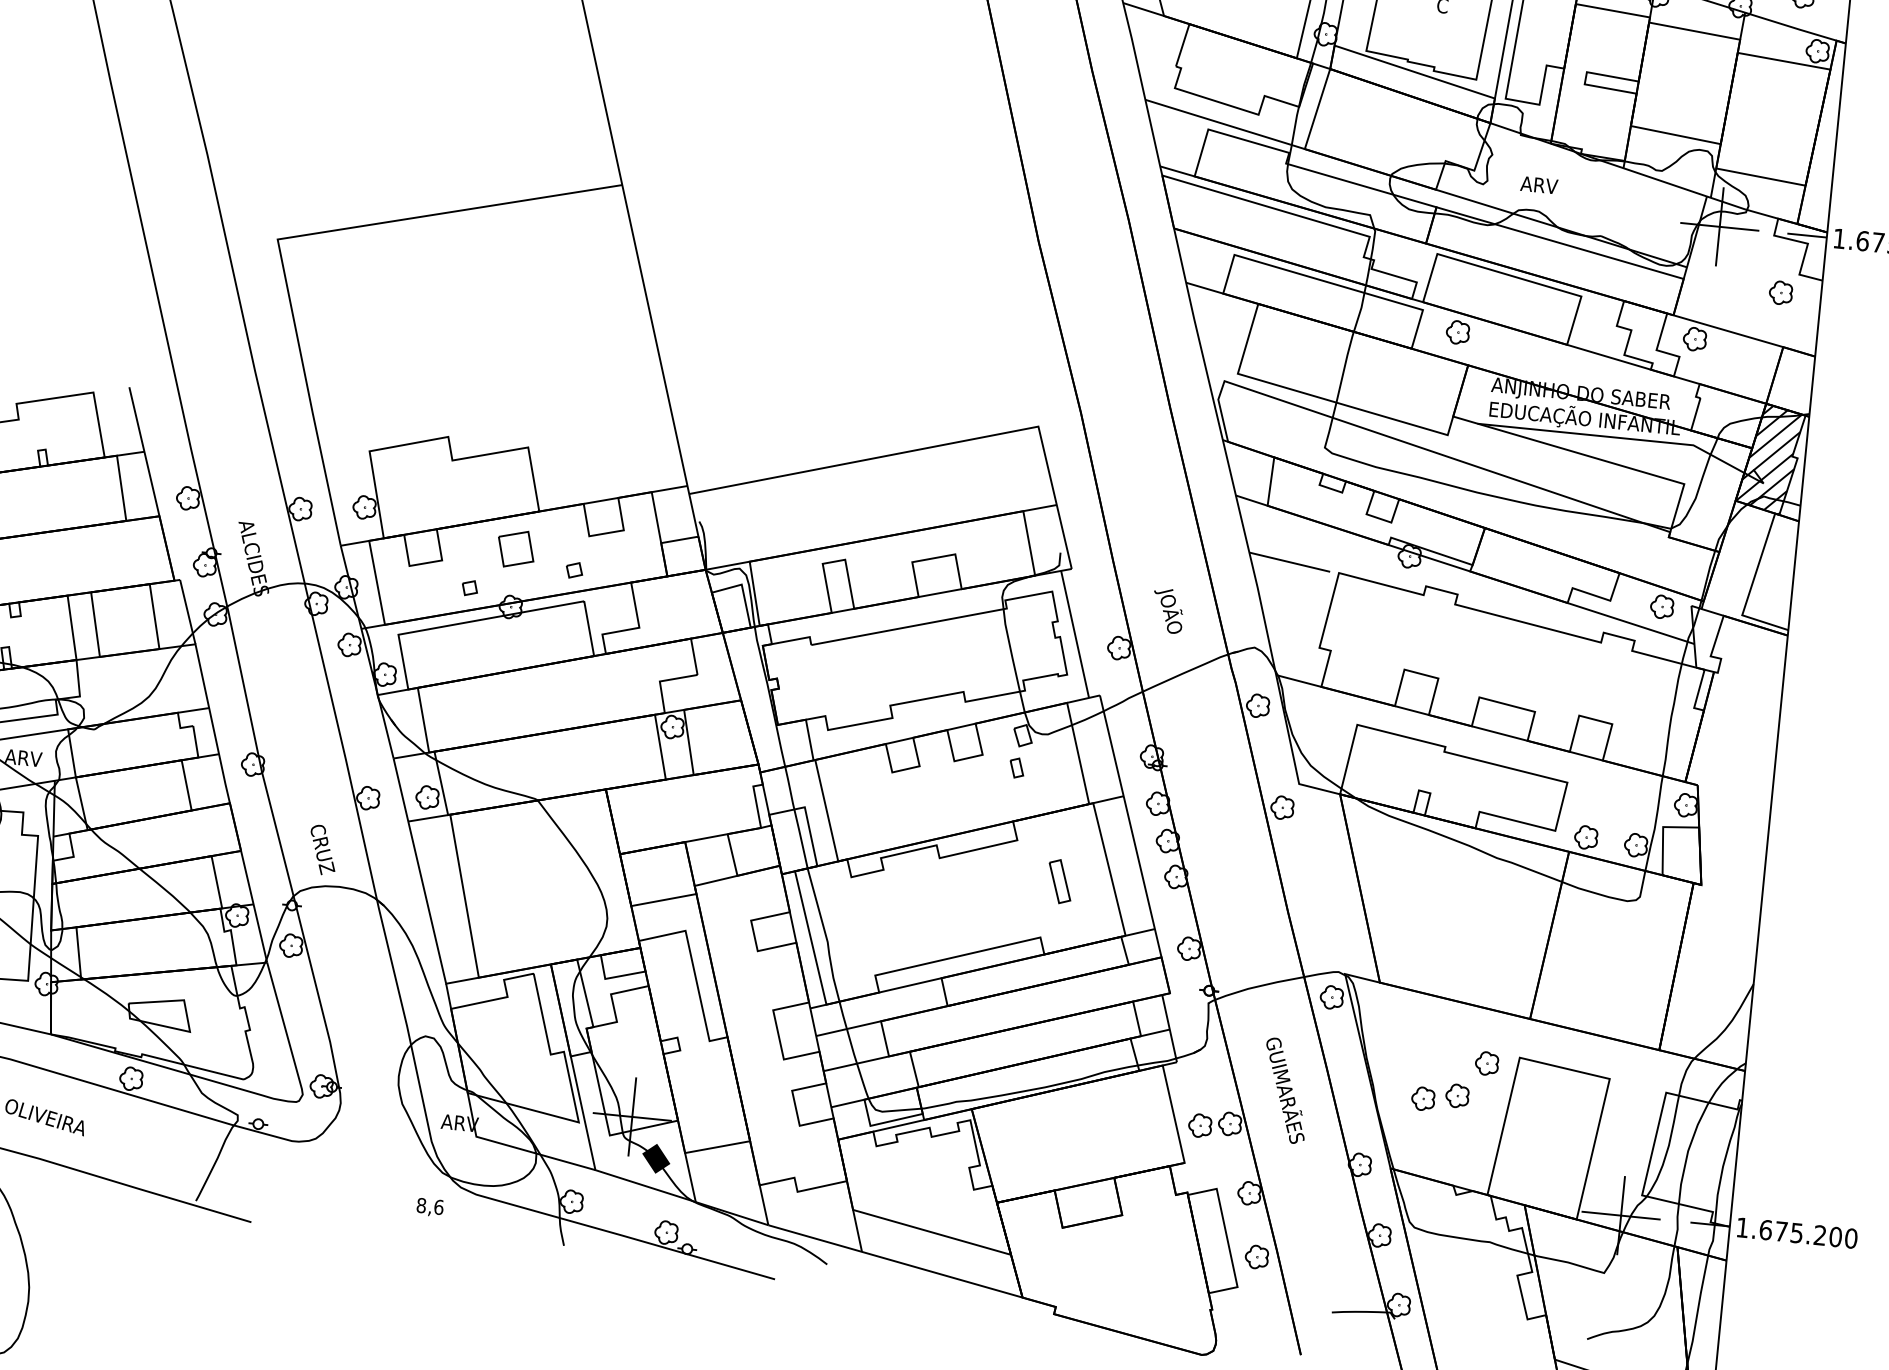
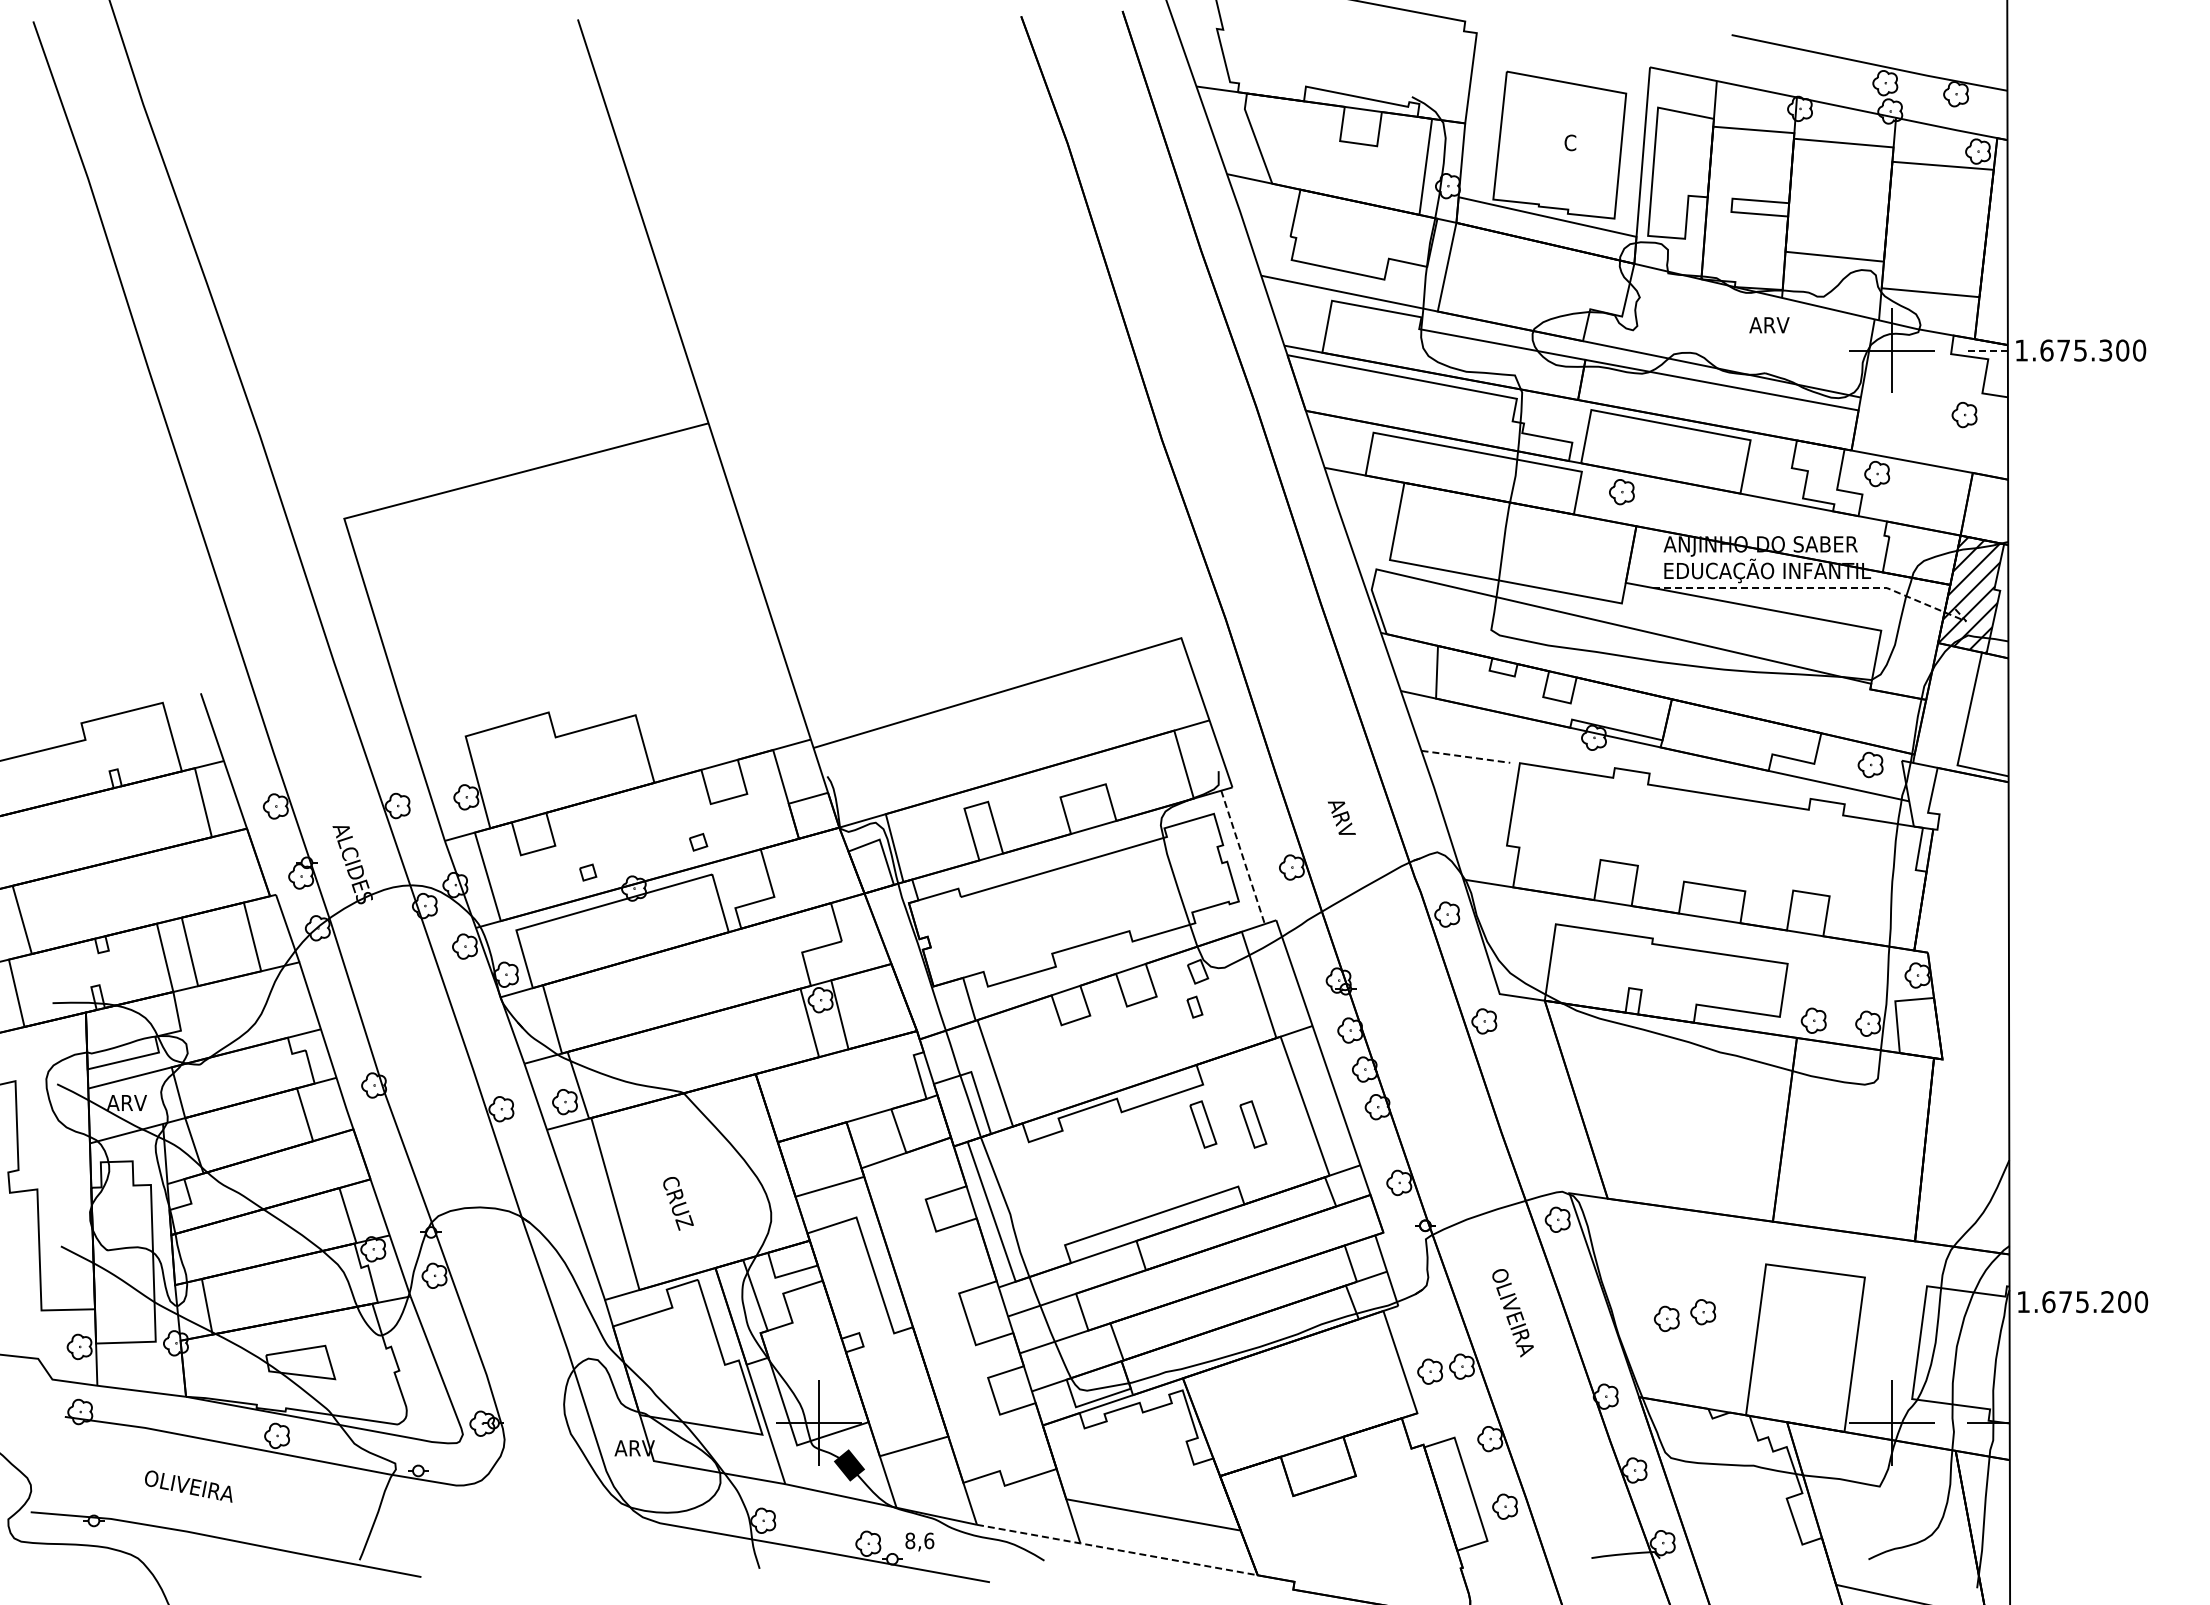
text: (1539, 185) -> (1769, 325), moved
line: (1806, 235) -> (1985, 350), solid -> dashed
line: (1635, 440) -> (1824, 588), solid -> dashed
part: (516, 548) -> (633, 825), removed
line: (1289, 561) -> (1465, 756), solid -> dashed
text: (1168, 611) -> (1340, 822), JOÃO -> ARV
line: (1075, 634) -> (1243, 857), solid -> dashed
text: (323, 849) -> (678, 1203), moved
part: (1014, 877) -> (1203, 1124), added
part: (1487, 1063) -> (1731, 1274), removed
text: (1284, 1092) -> (1517, 1326), GUIMARÃES -> OLIVEIRA
text: (429, 1206) -> (919, 1541), moved
text: (1797, 1233) -> (2083, 1302), moved
line: (894, 1260) -> (1116, 1549), solid -> dashed

